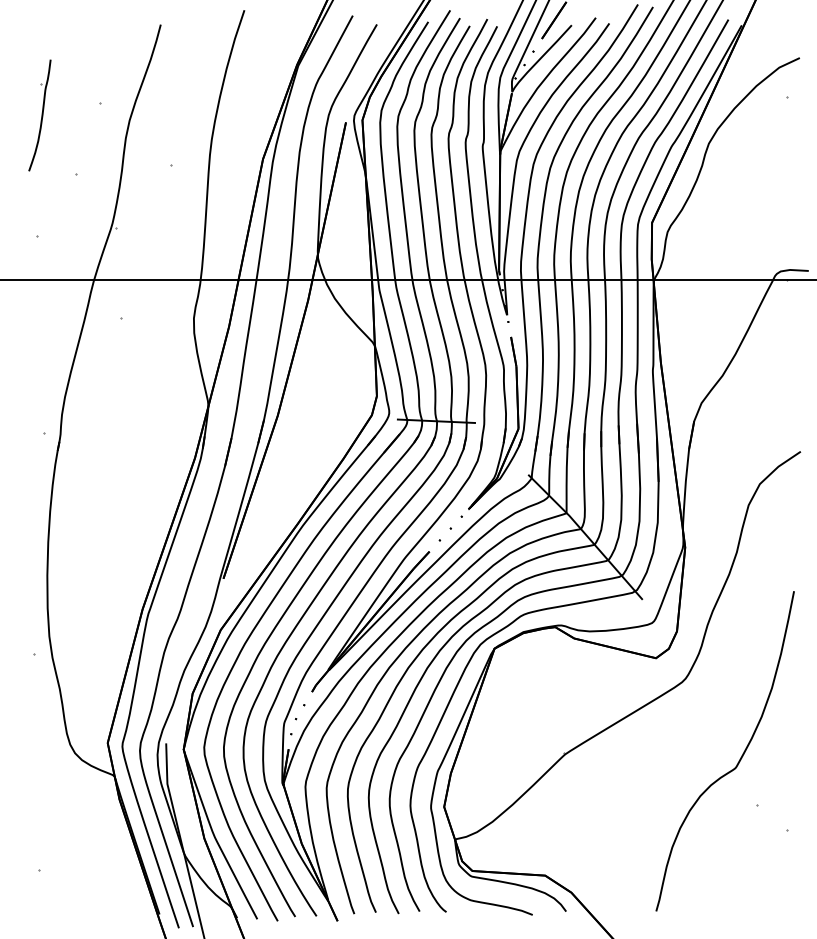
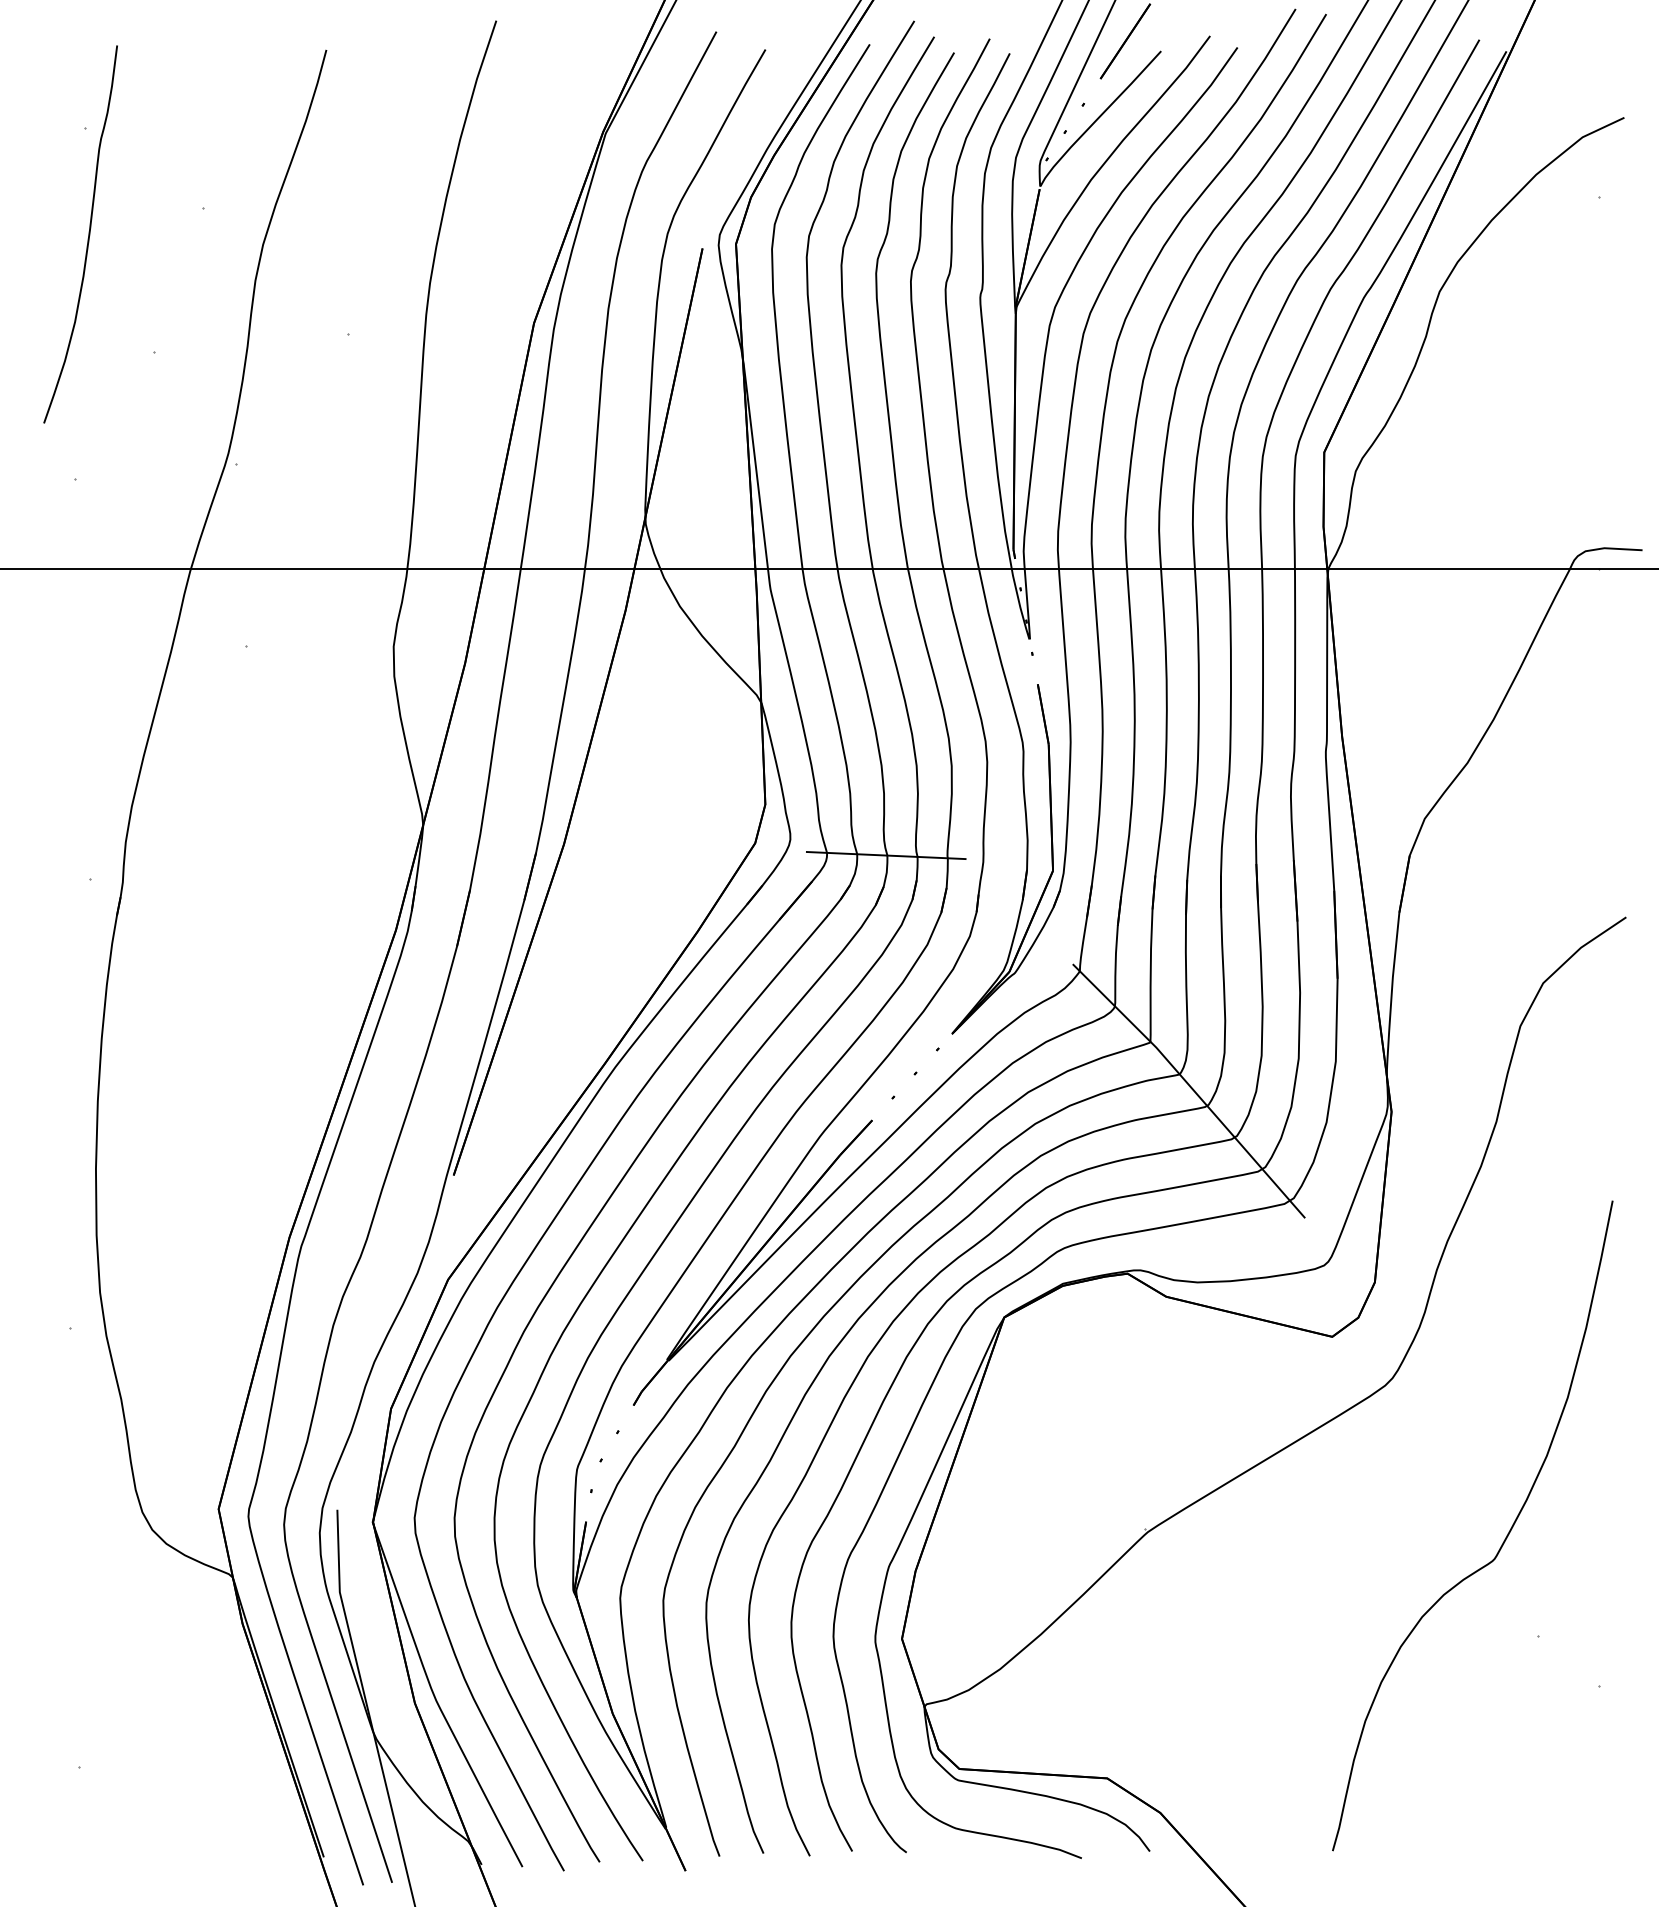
part: (39, 115) -> (80, 234), size x1.67

